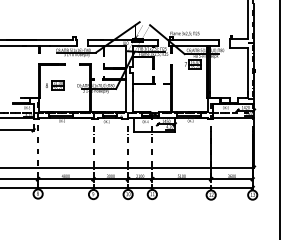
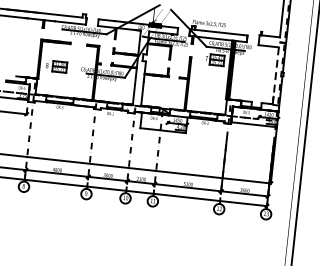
line: (248, 73) -> (276, 76), solid -> dashed

